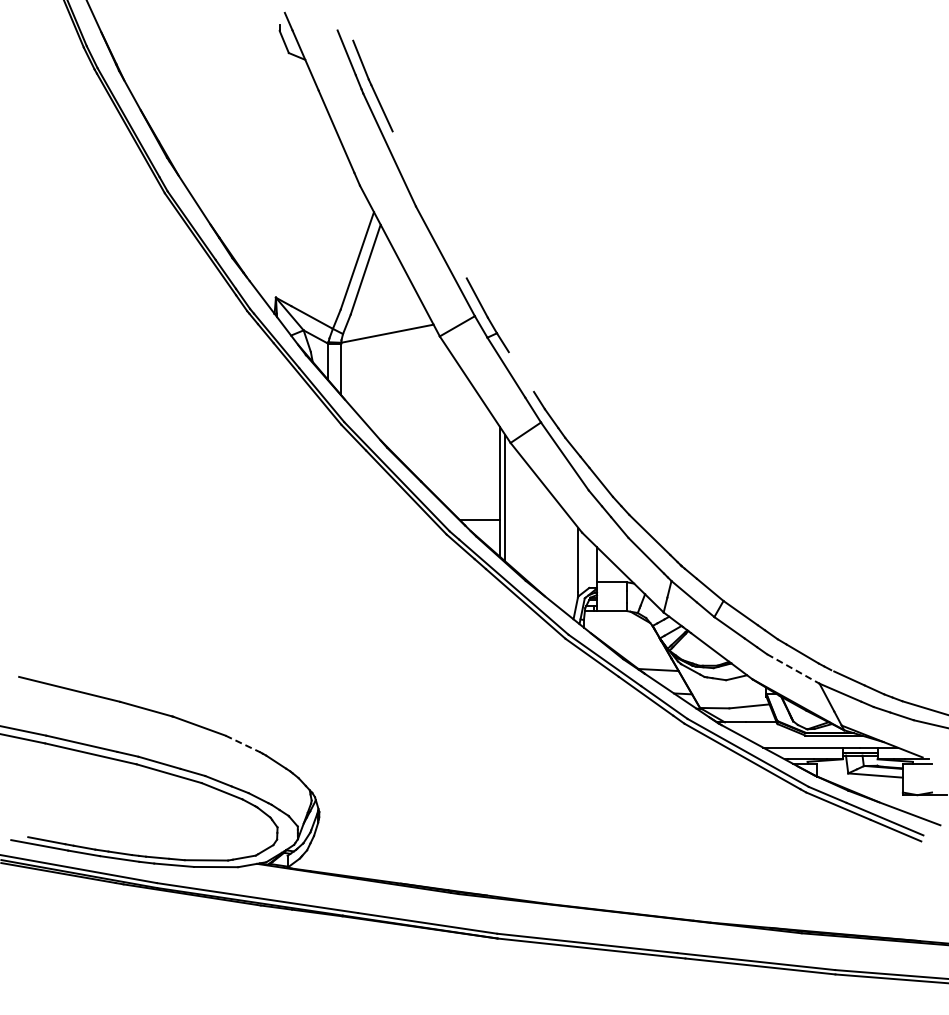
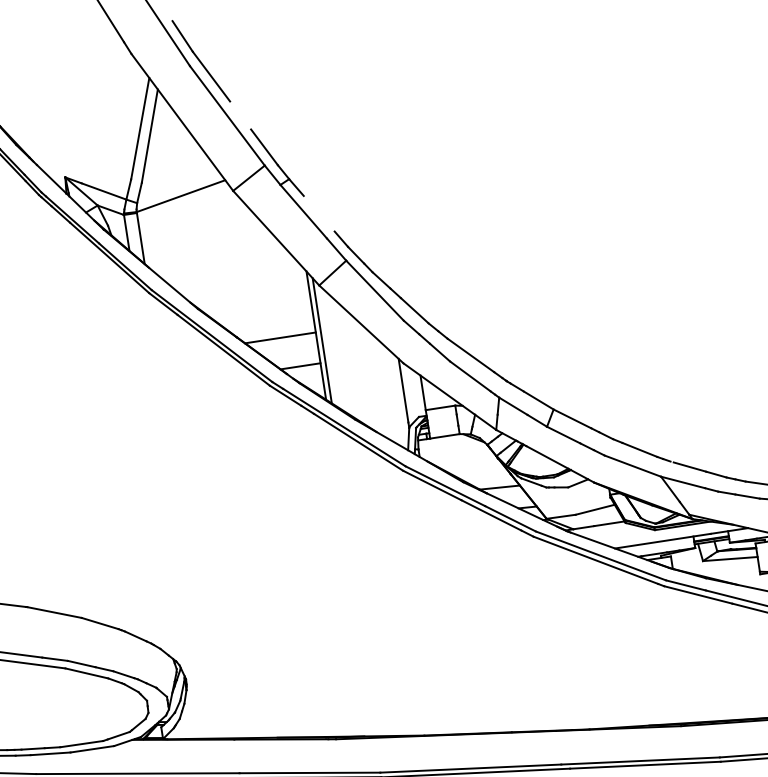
part: (427, 203) -> (200, 61), added
line: (464, 488) -> (280, 337), added
line: (793, 669) -> (633, 466), dashed -> solid
line: (243, 744) -> (100, 623), dashed -> solid

